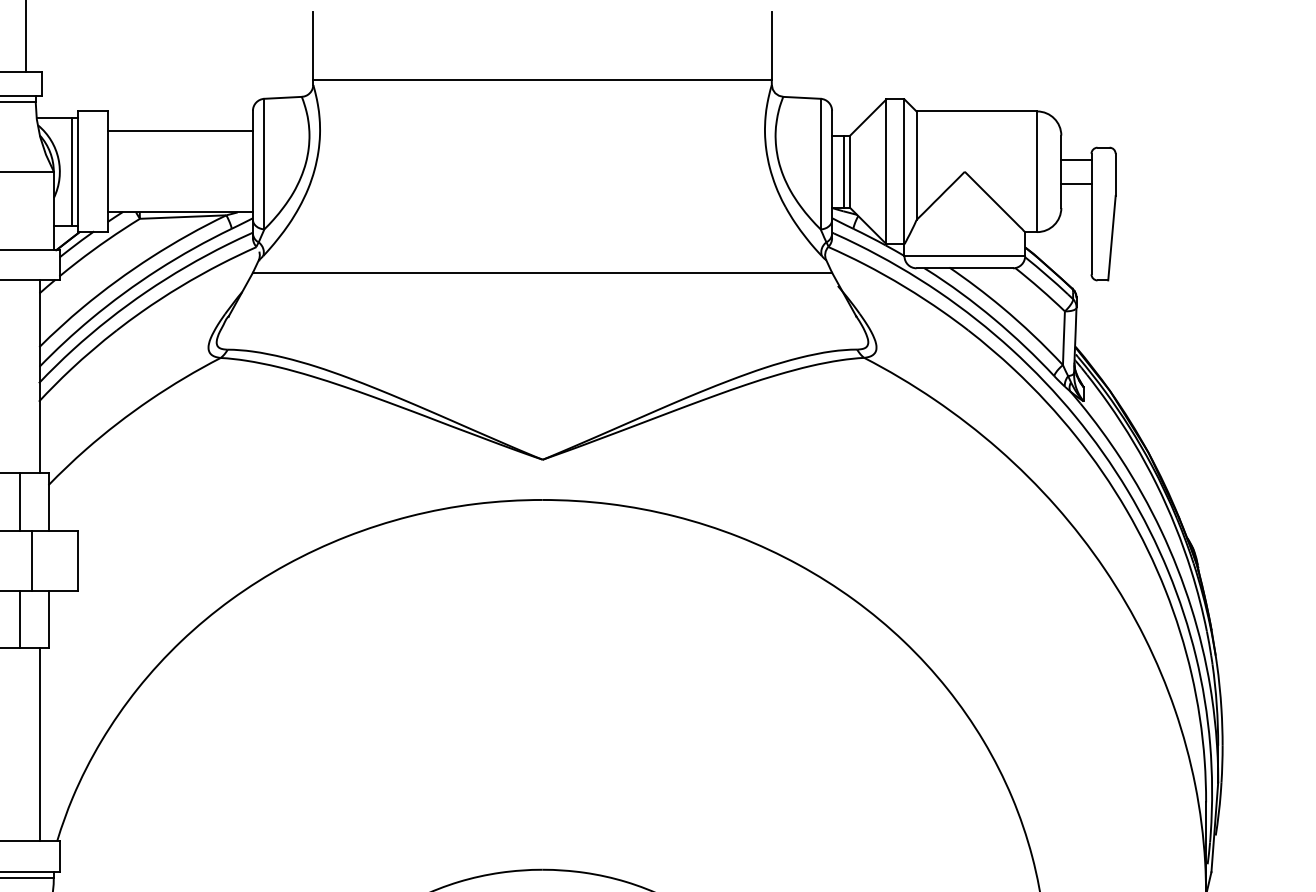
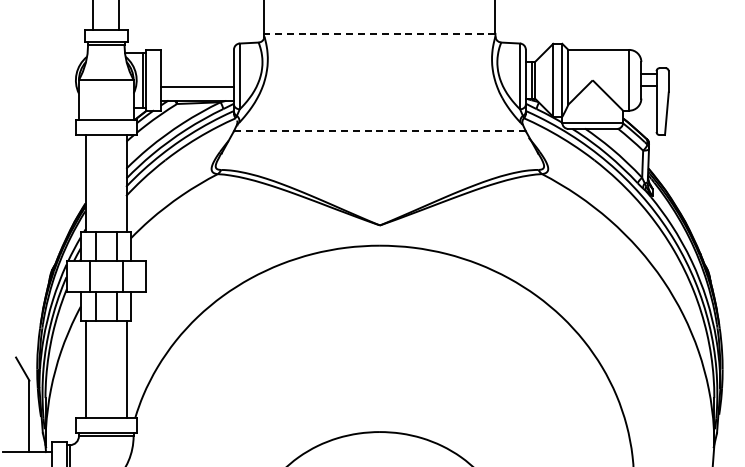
line: (541, 78) -> (379, 33), solid -> dashed
line: (180, 130) -> (197, 86), moved
line: (541, 273) -> (379, 131), solid -> dashed

